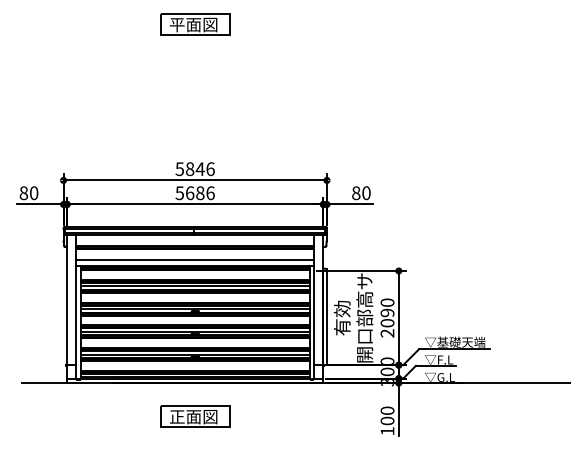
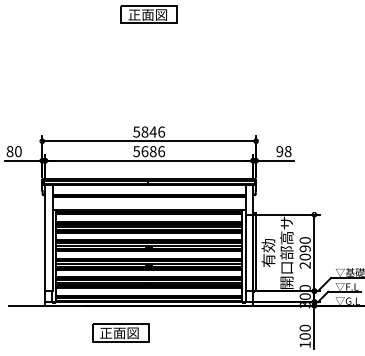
text: (176, 25) -> (133, 15), 平面図 -> 正面図
text: (361, 193) -> (284, 151), 80 -> 98
line: (195, 260) -> (149, 206), removed
part: (195, 416) -> (120, 332), moved

